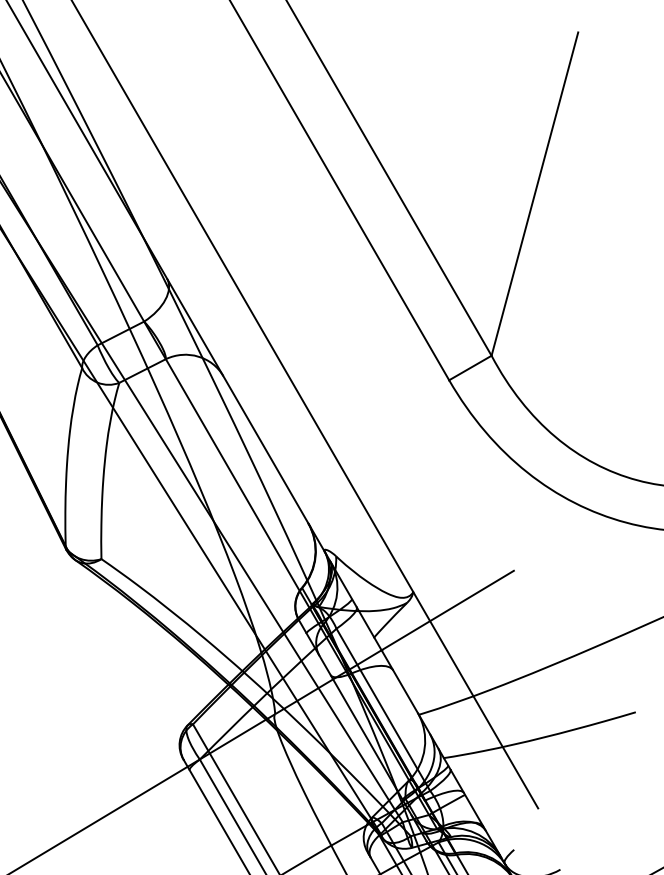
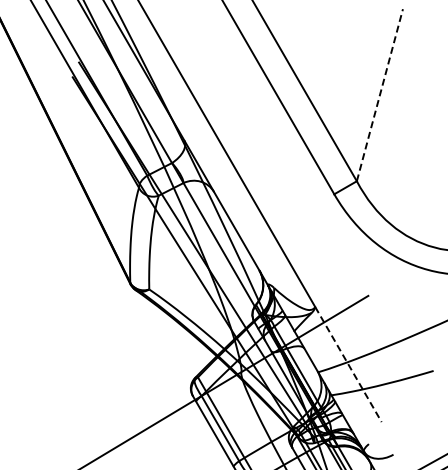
line: (536, 192) -> (380, 94), solid -> dashed
line: (475, 700) -> (348, 364), solid -> dashed

